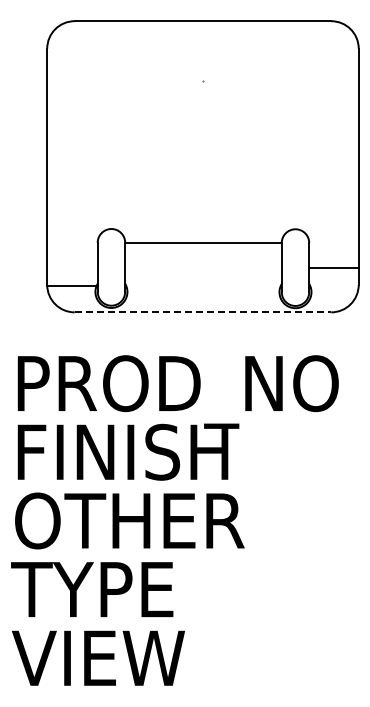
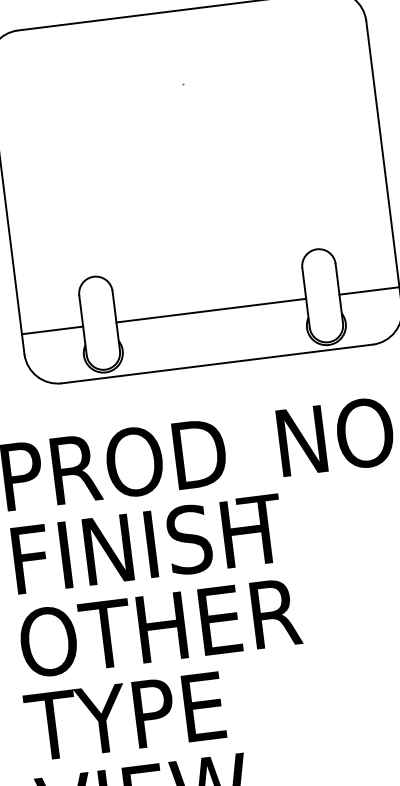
line: (203, 243) -> (211, 310), moved
line: (72, 286) -> (52, 330), moved
line: (203, 312) -> (217, 364), dashed -> solid

